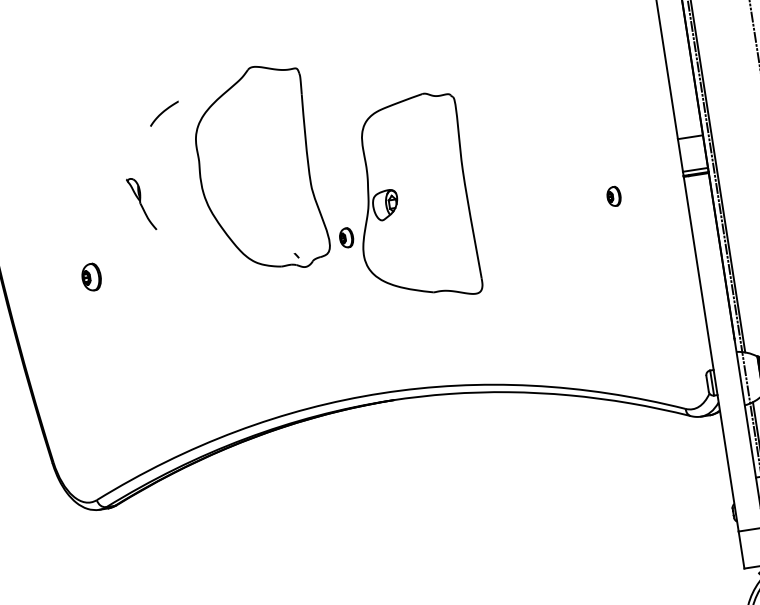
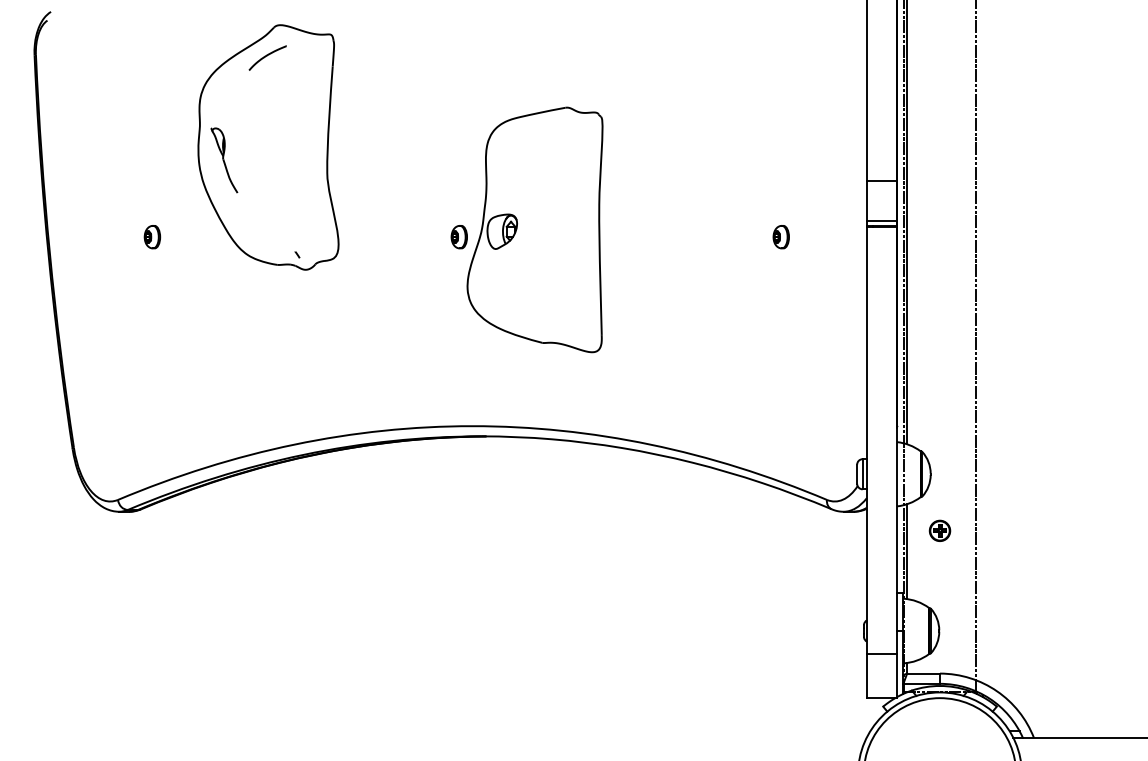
part: (258, 170) -> (268, 147), moved
part: (412, 199) -> (534, 229), moved
part: (91, 277) -> (152, 237), size x0.71

